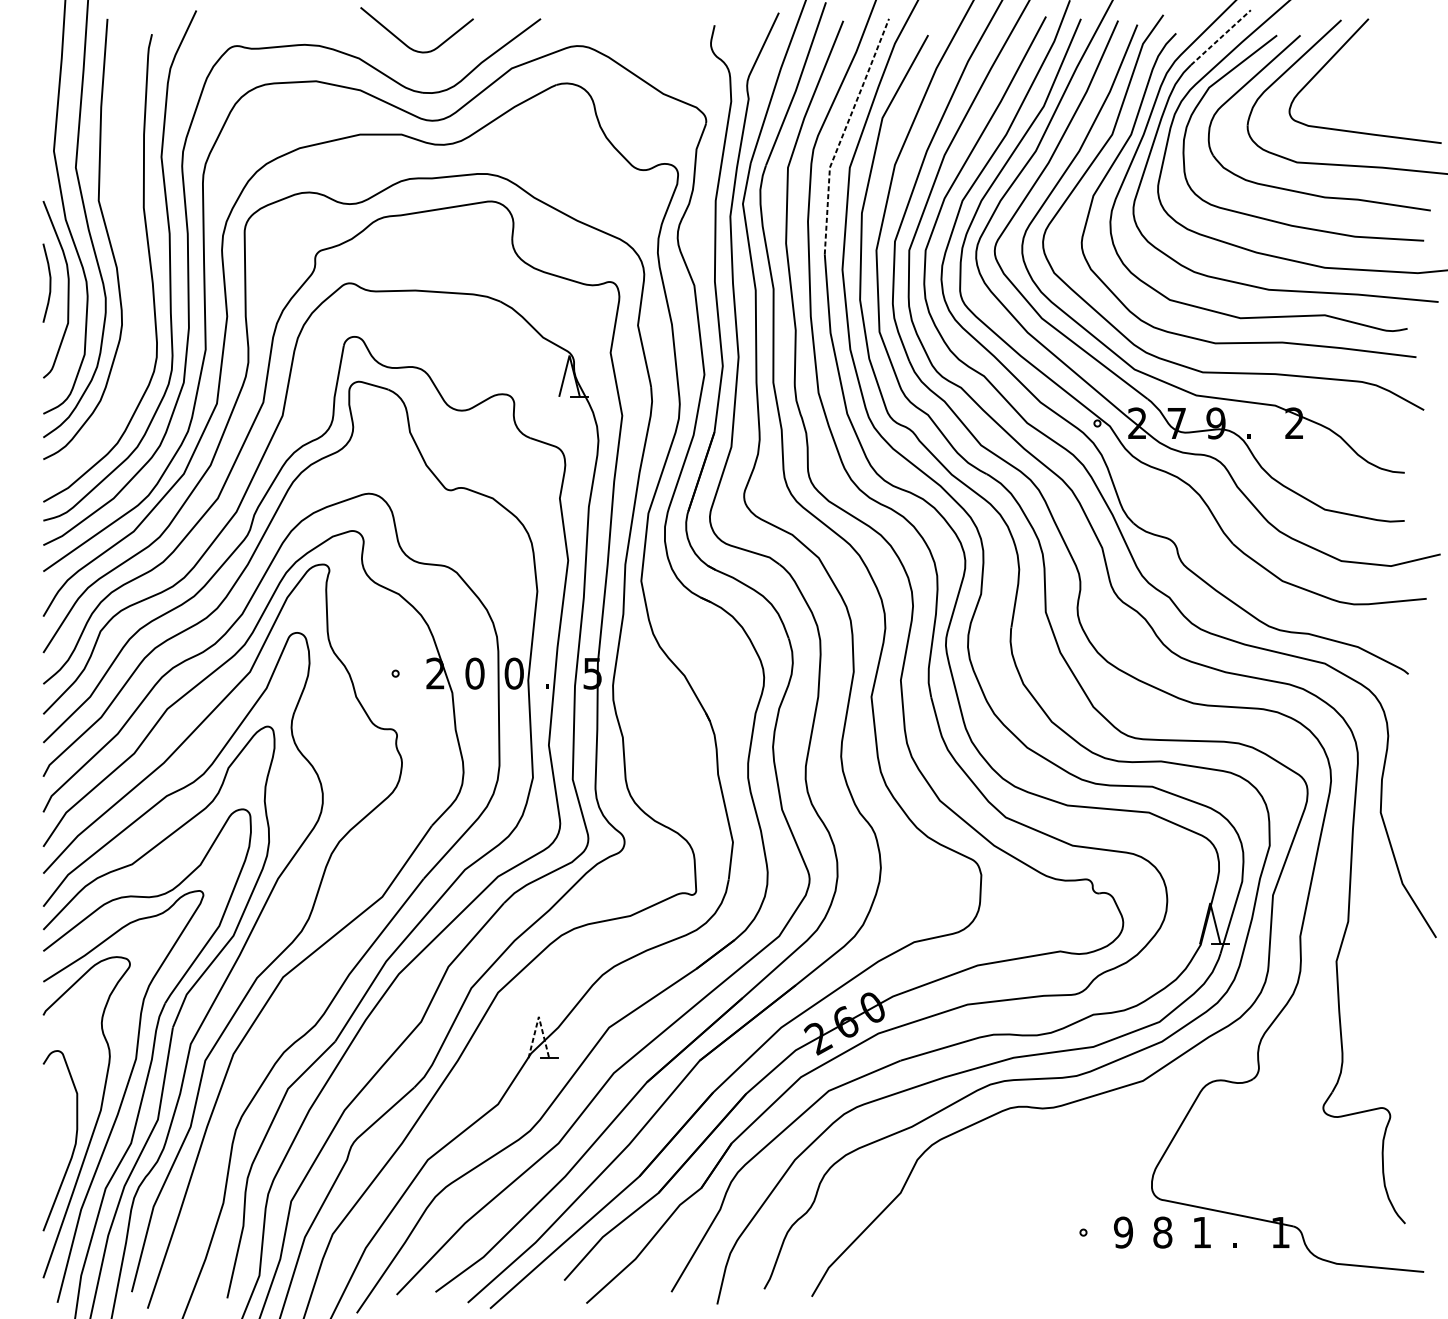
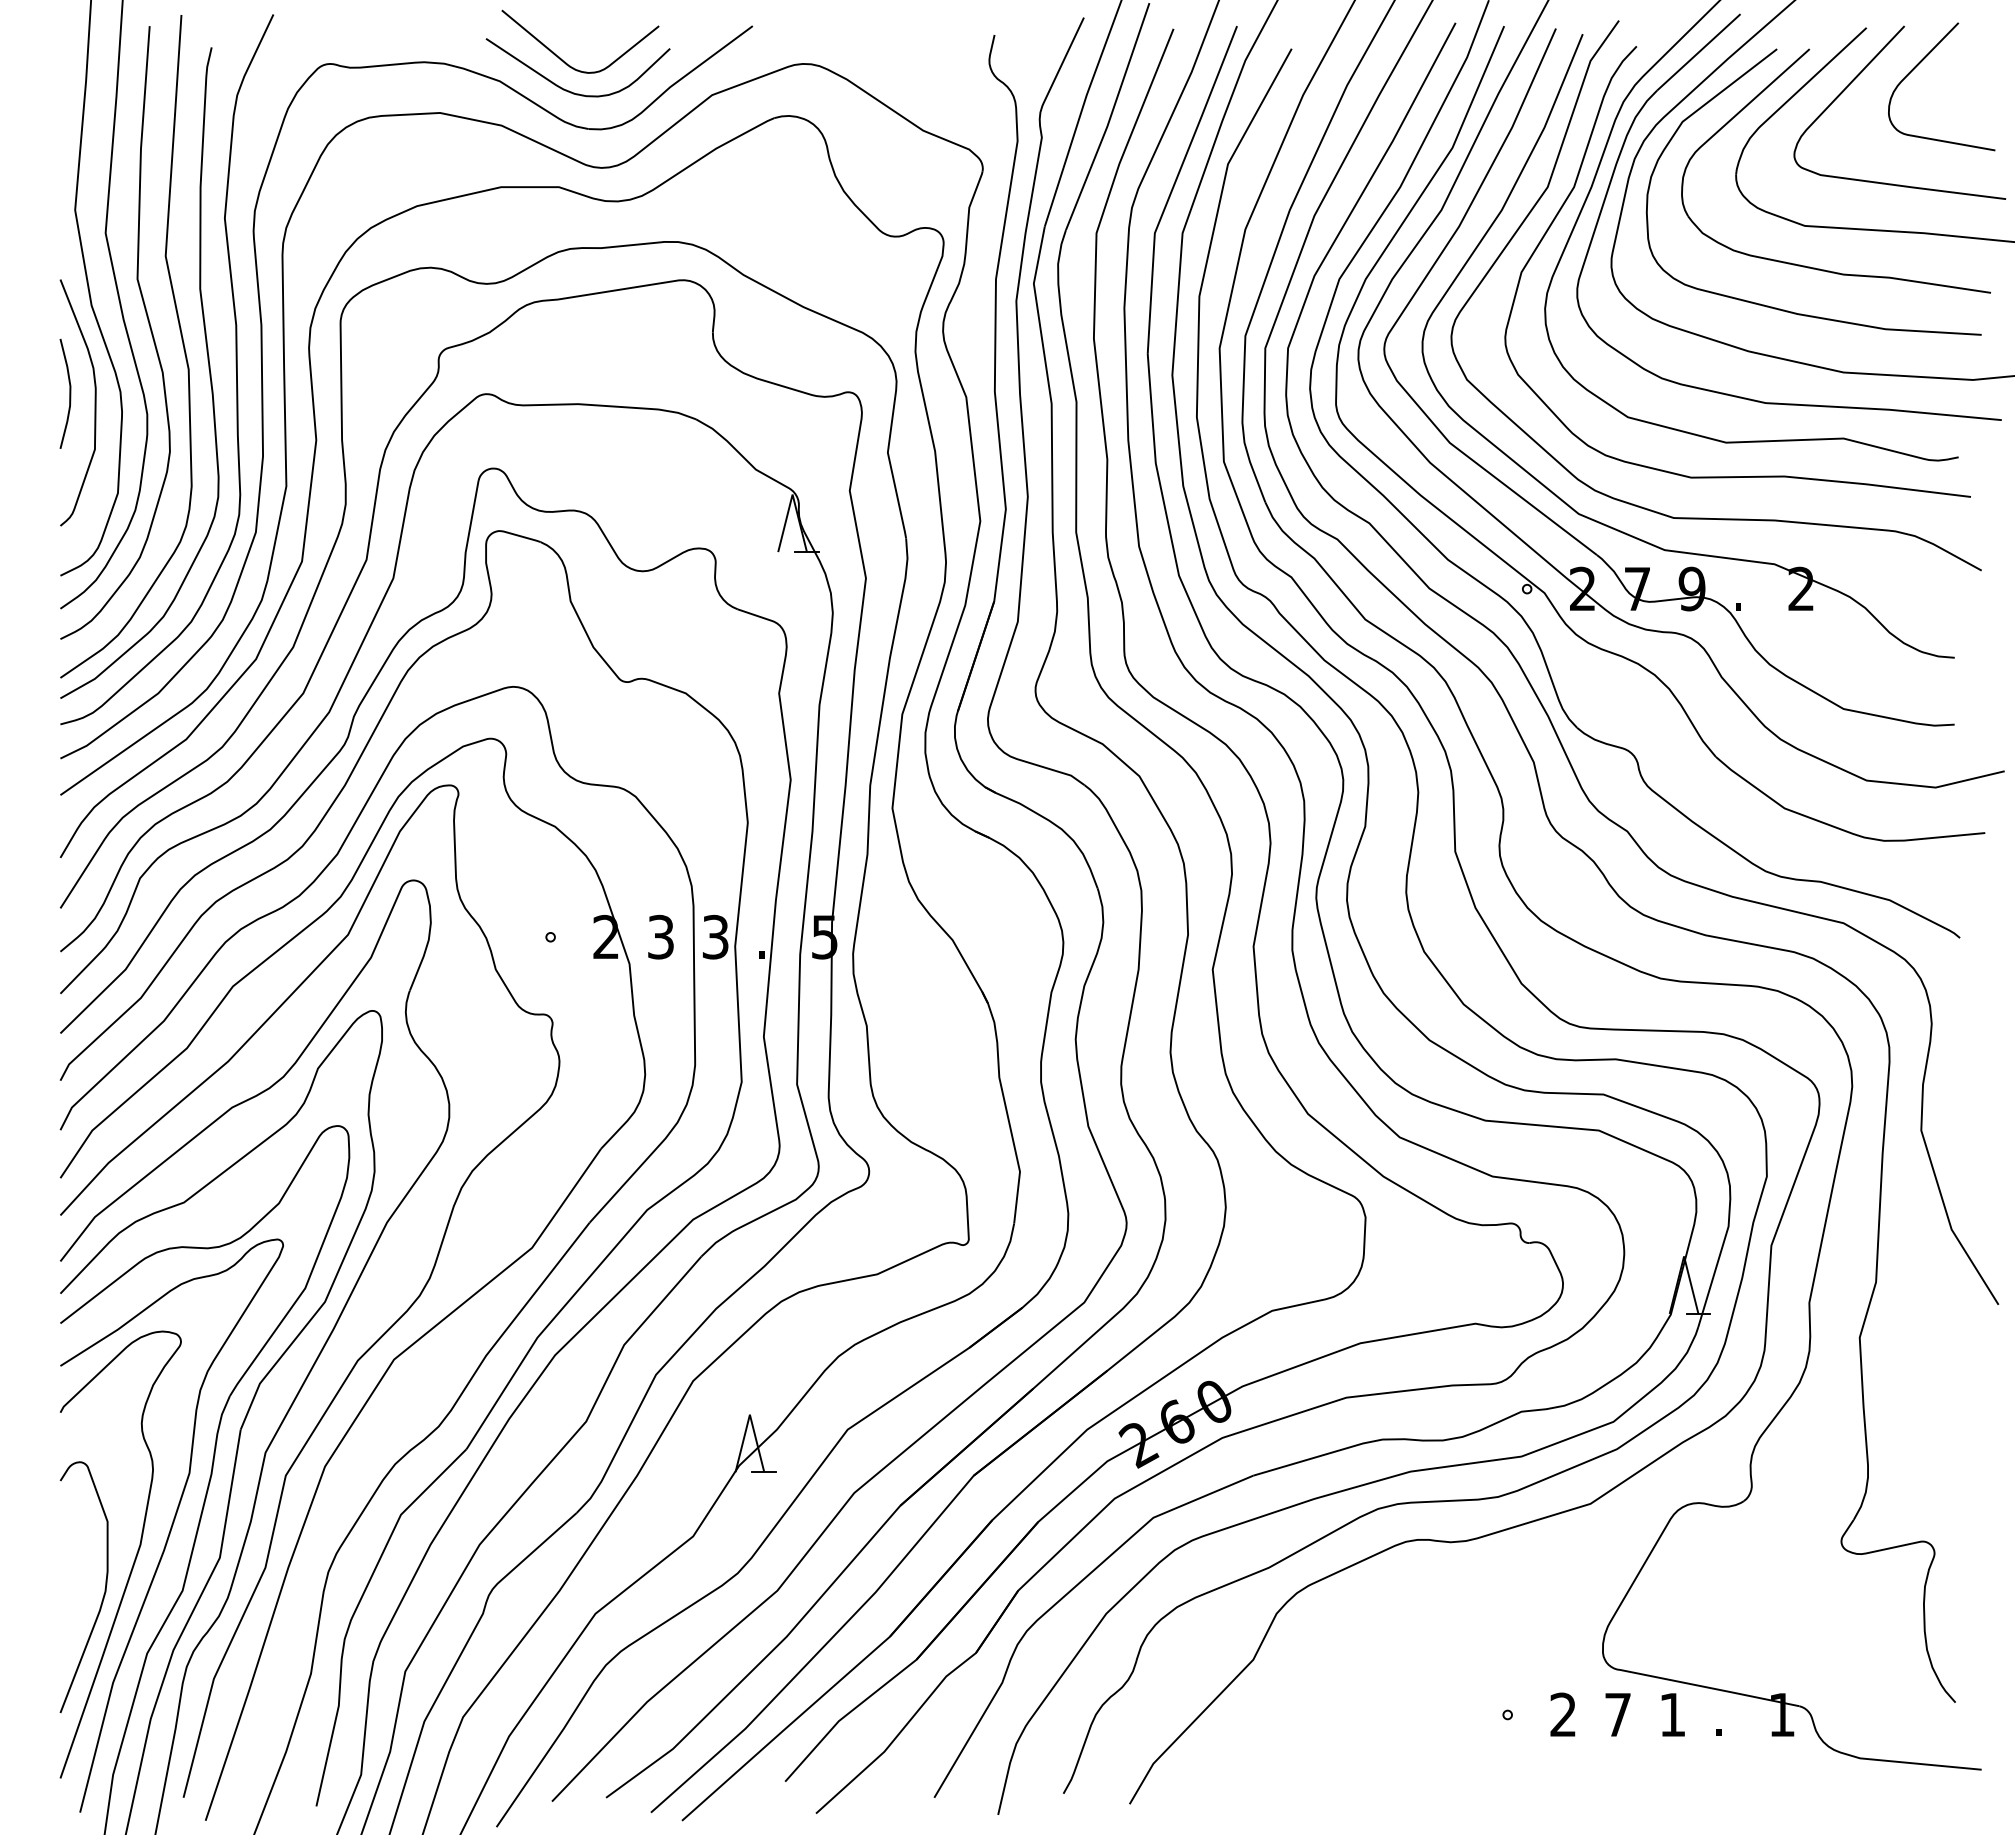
line: (1220, 37) -> (1698, 52), dashed -> solid
curve: (1379, 46) -> (1919, 64), added
curve: (409, 65) -> (569, 90), added
line: (844, 133) -> (1174, 185), dashed -> solid
curve: (129, 241) -> (180, 335), added
text: (474, 673) -> (660, 937), 0 -> 3
text: (514, 673) -> (715, 937), 0 -> 3
line: (538, 1016) -> (749, 1414), dashed -> solid
text: (1123, 1232) -> (1563, 1714), 9 -> 2
text: (1162, 1232) -> (1617, 1714), 8 -> 7

